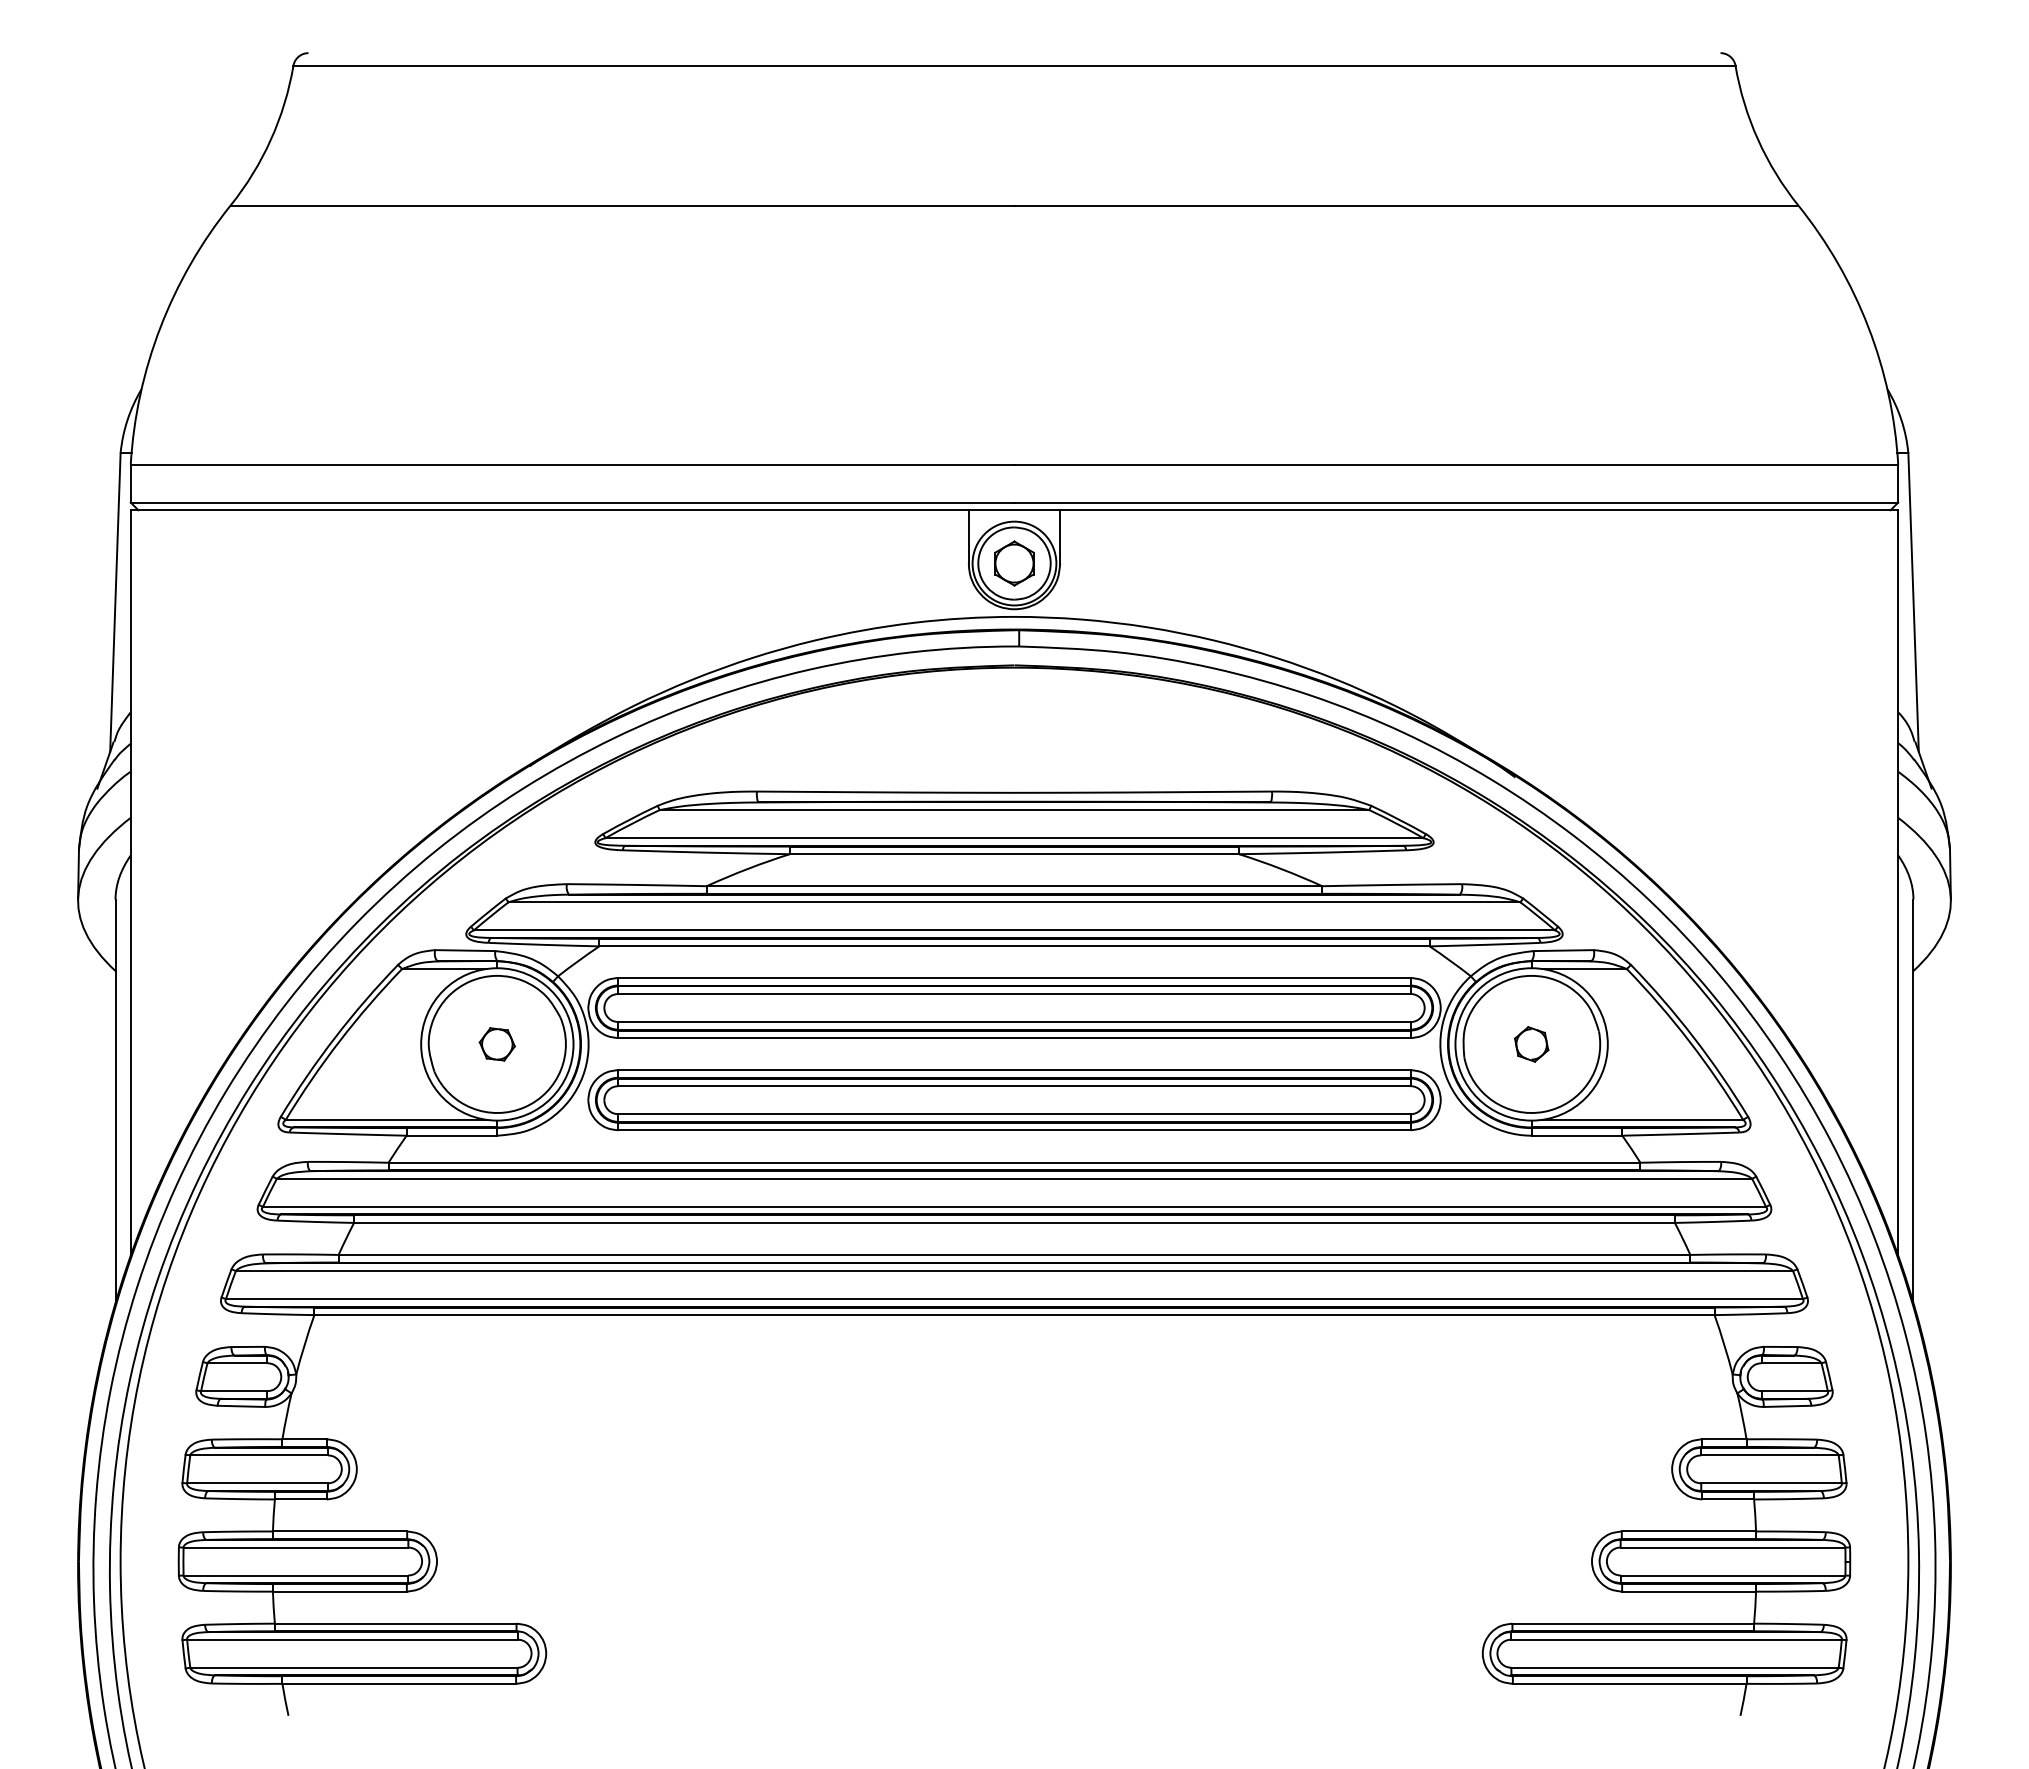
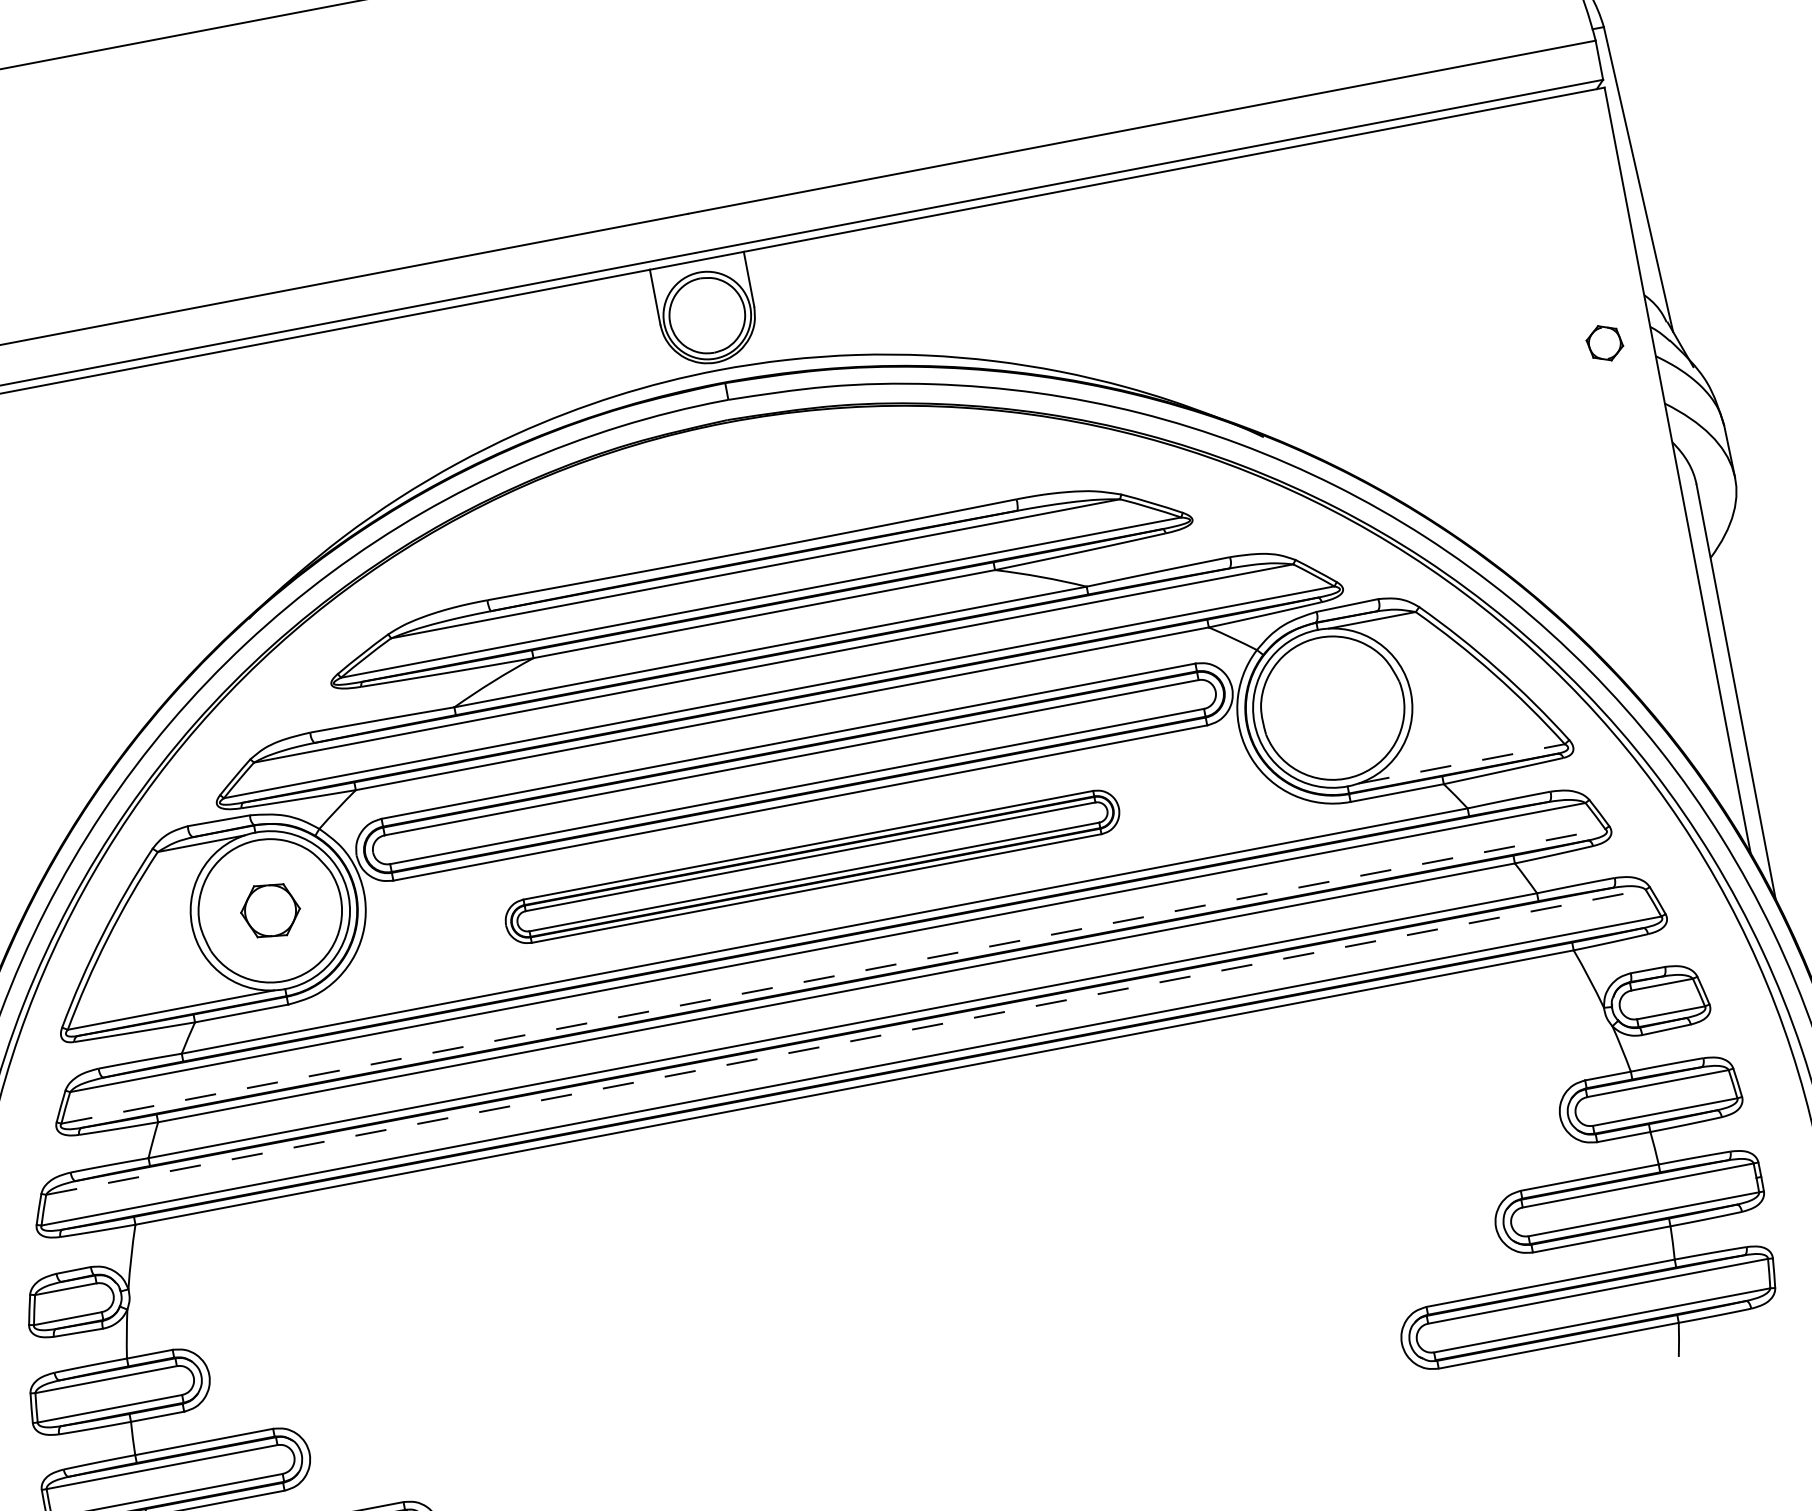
part: (1014, 563) -> (707, 315), removed
part: (496, 1044) -> (269, 911), size x1.6
part: (1531, 1044) -> (1604, 343), moved
part: (1014, 1100) -> (812, 867), size x0.7
line: (1643, 1119) -> (1462, 763), solid -> dashed
line: (1014, 1206) -> (833, 975), solid -> dashed
line: (1014, 1271) -> (846, 1042), solid -> dashed

